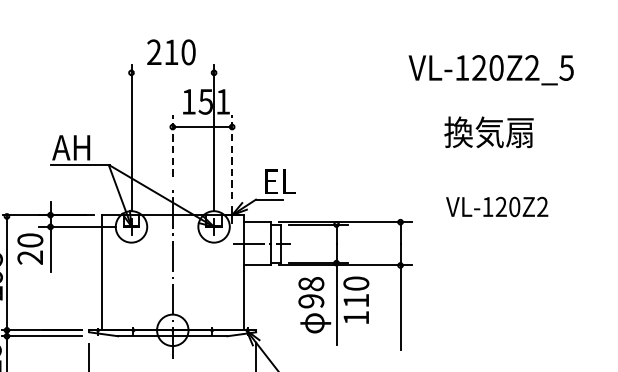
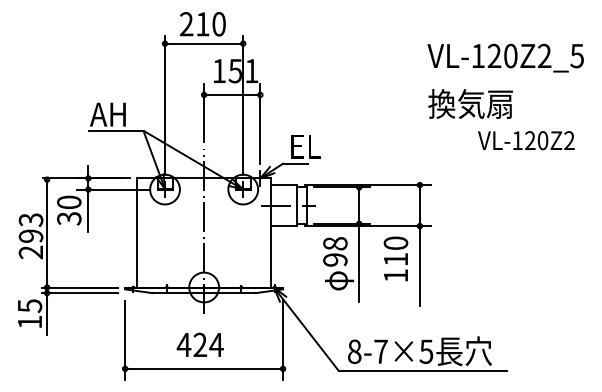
text: (490, 69) -> (505, 57), moved
line: (173, 72) -> (204, 43), added
text: (488, 131) -> (470, 103), moved
line: (173, 145) -> (204, 112), dashed -> solid
line: (232, 157) -> (260, 123), dashed -> solid
text: (497, 206) -> (526, 140), moved
text: (30, 257) -> (69, 218), 20 -> 30
text: (355, 299) -> (395, 258), moved

